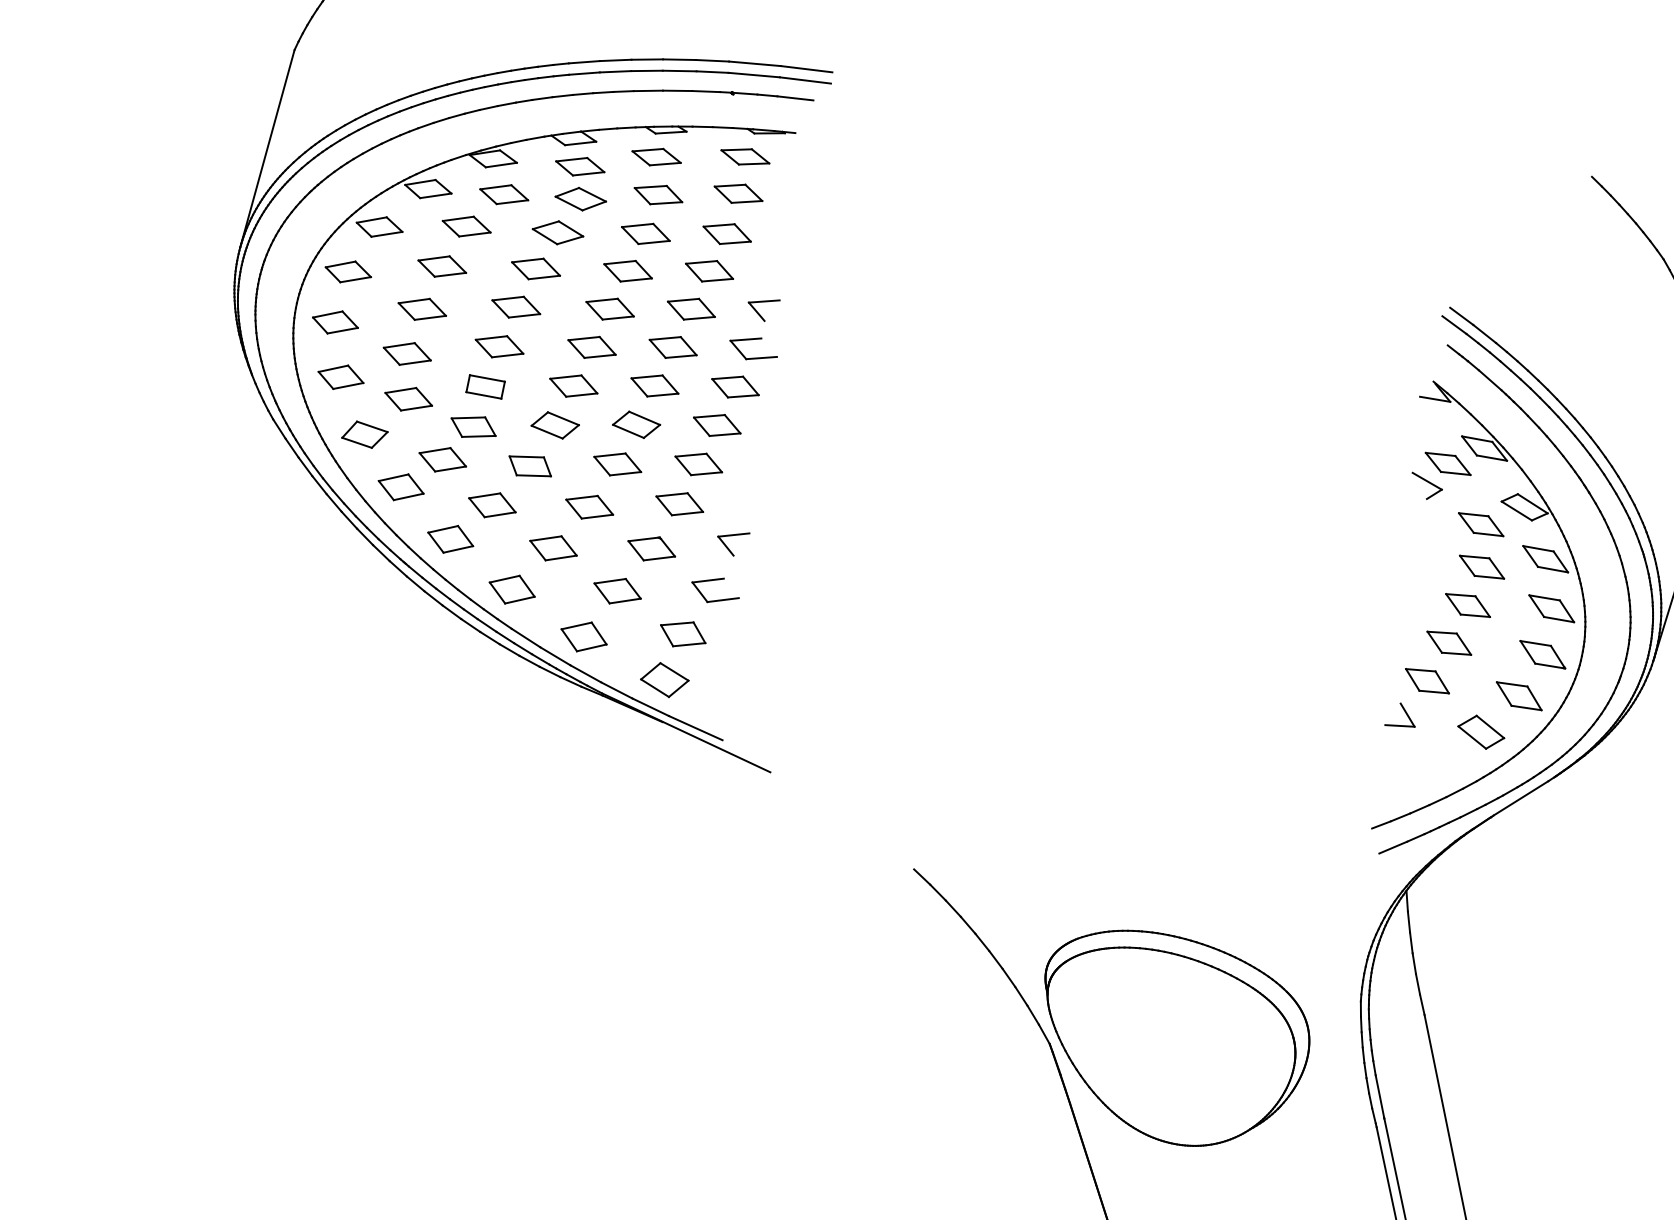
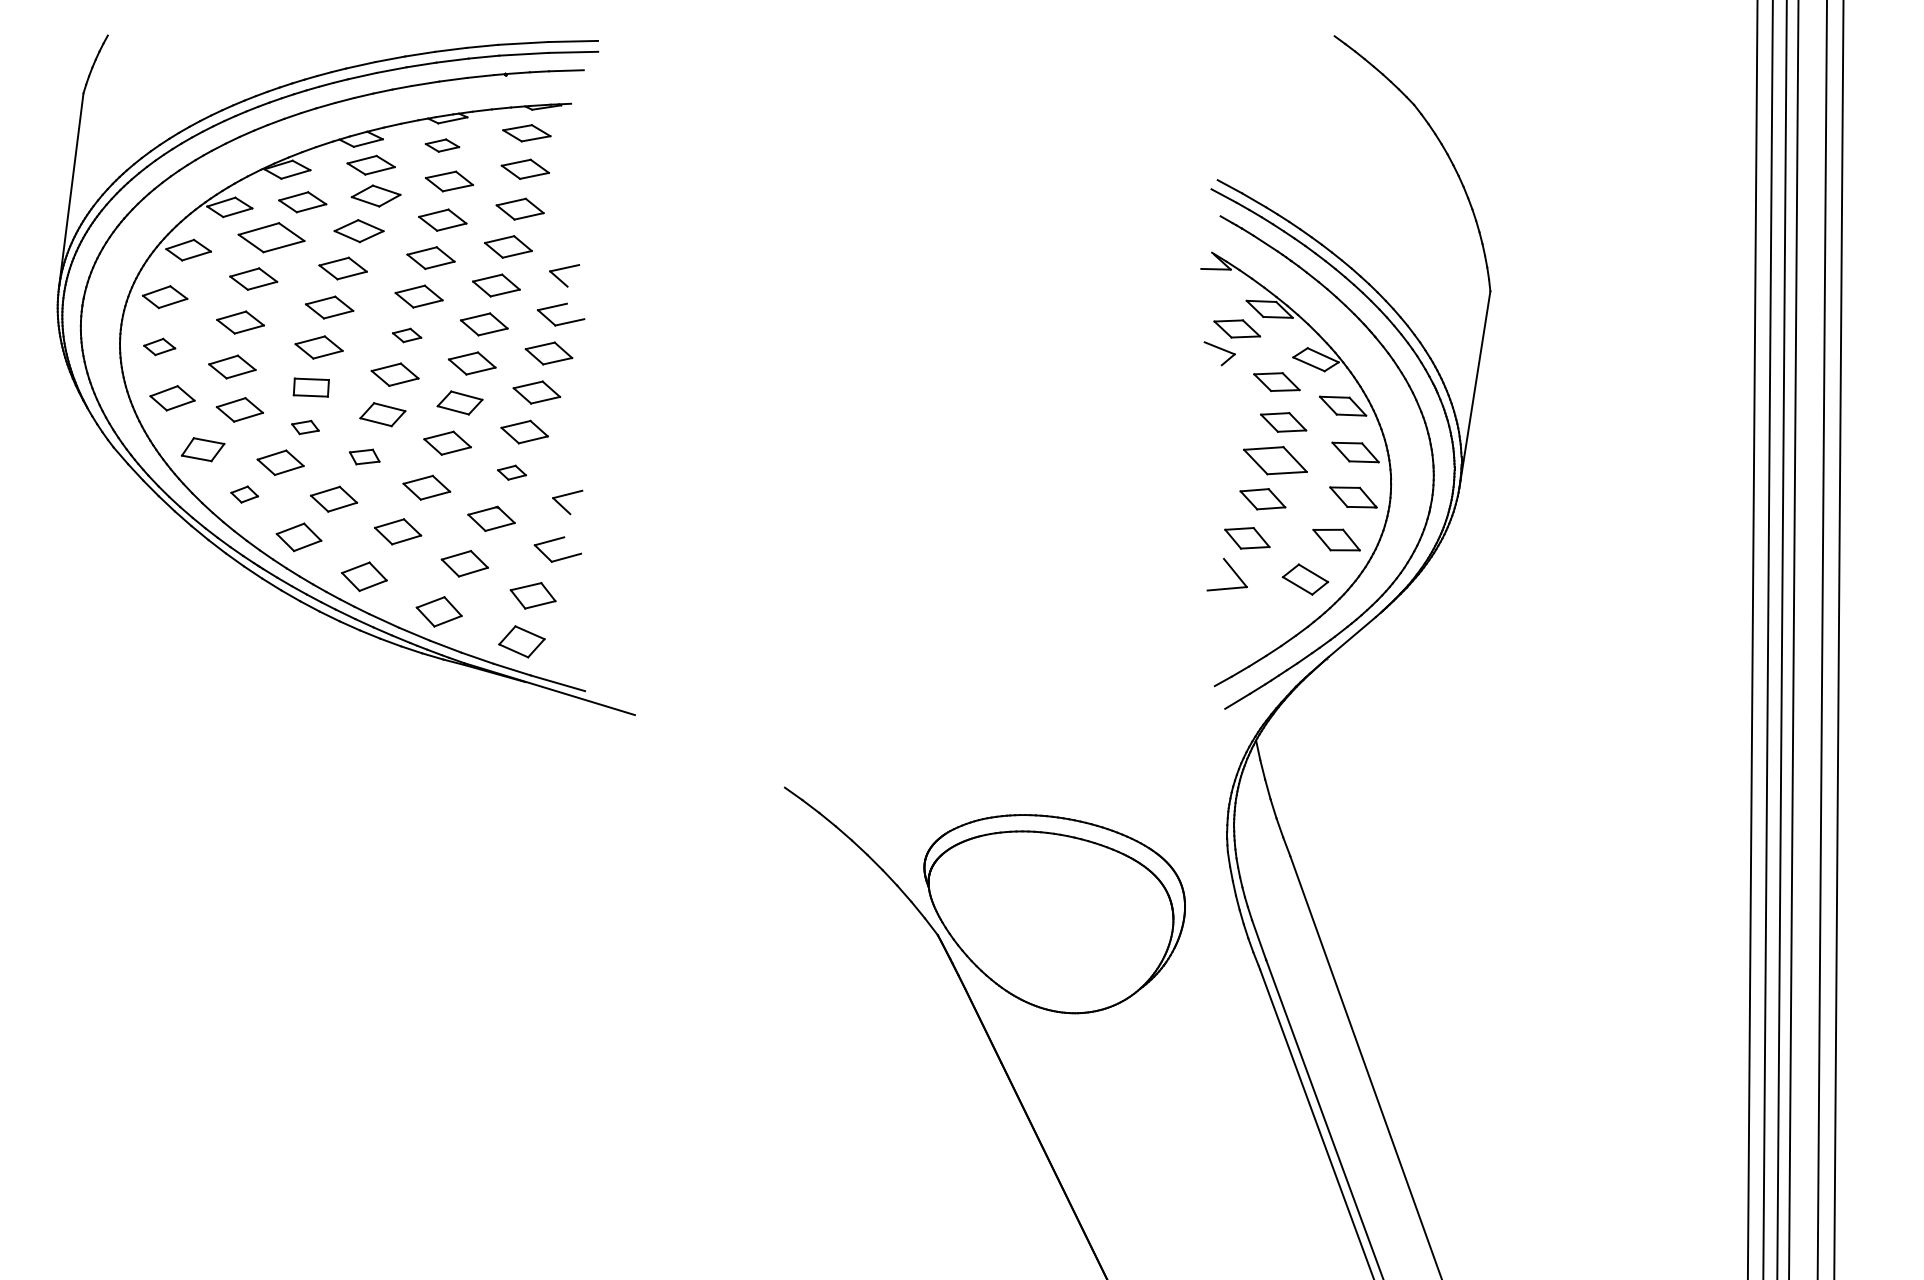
part: (656, 156) -> (442, 145), size x0.7
part: (465, 226) -> (270, 237), size x1.4
part: (335, 322) -> (159, 346), size x0.7
part: (591, 347) -> (406, 335), size x0.6
part: (473, 427) -> (305, 427), size x0.6
part: (530, 465) -> (364, 456), size x0.7
part: (400, 487) -> (244, 494), size x0.6
part: (679, 504) -> (511, 472), size x0.6
part: (1468, 605) -> (1275, 460), size x1.4
part: (1401, 715) -> (1227, 574), size x1.4

